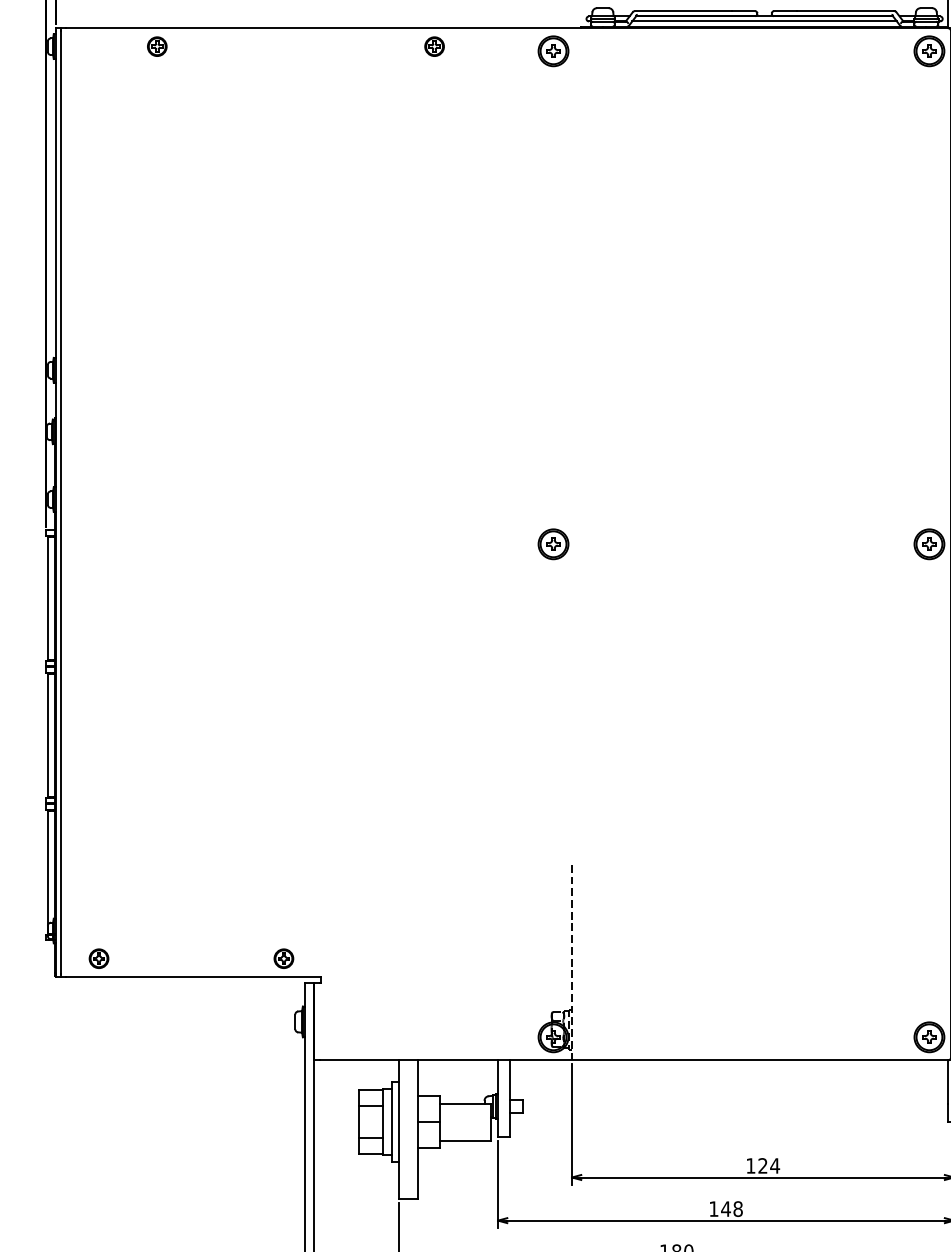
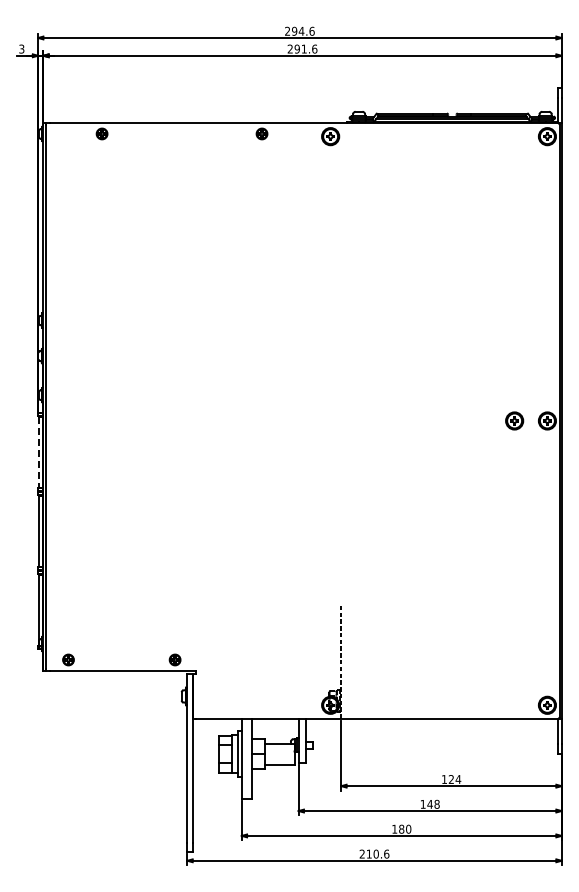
part: (553, 543) -> (514, 420), moved
line: (47, 598) -> (38, 452), solid -> dashed

